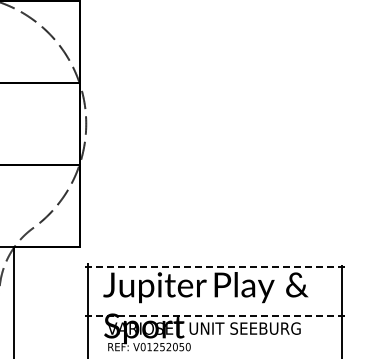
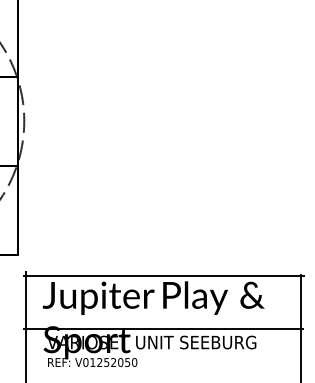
line: (215, 266) -> (164, 275), dashed -> solid
line: (215, 316) -> (164, 329), dashed -> solid

